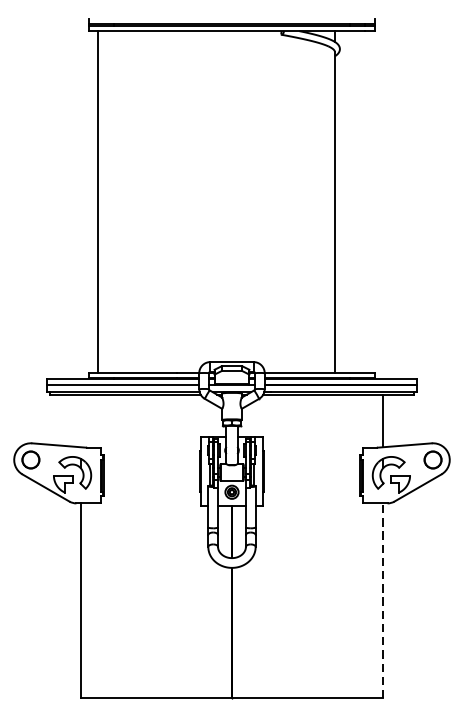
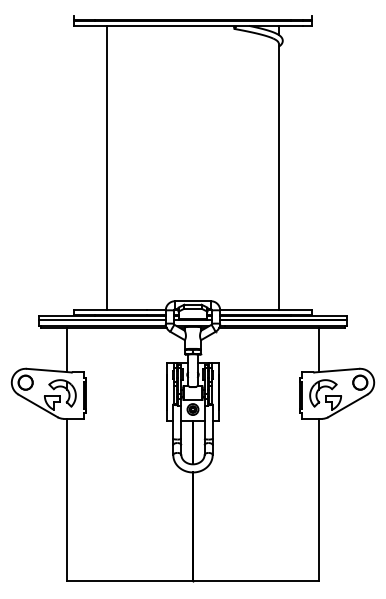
line: (97, 201) -> (107, 167), moved
line: (81, 421) -> (67, 350), added
line: (382, 600) -> (318, 499), dashed -> solid

